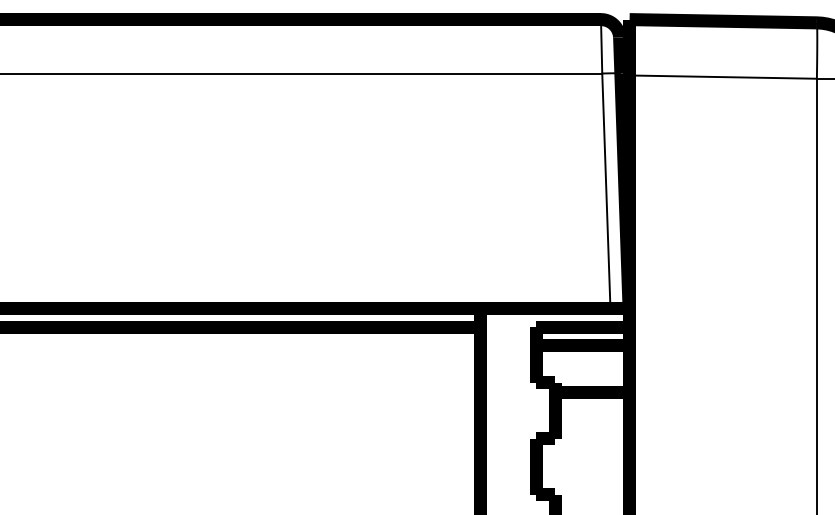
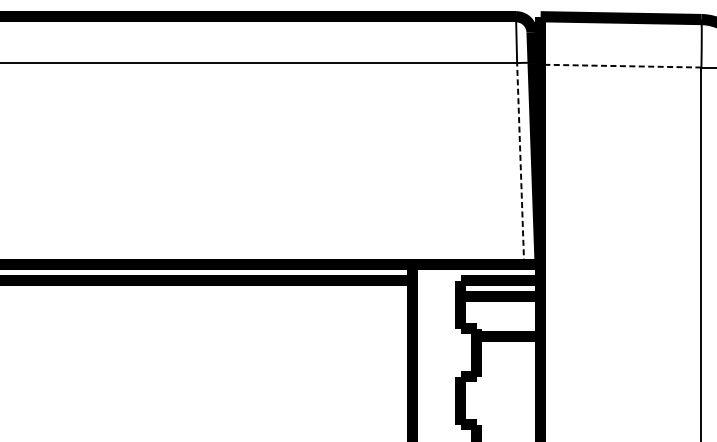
line: (723, 77) -> (621, 66), solid -> dashed
line: (606, 190) -> (520, 163), solid -> dashed

